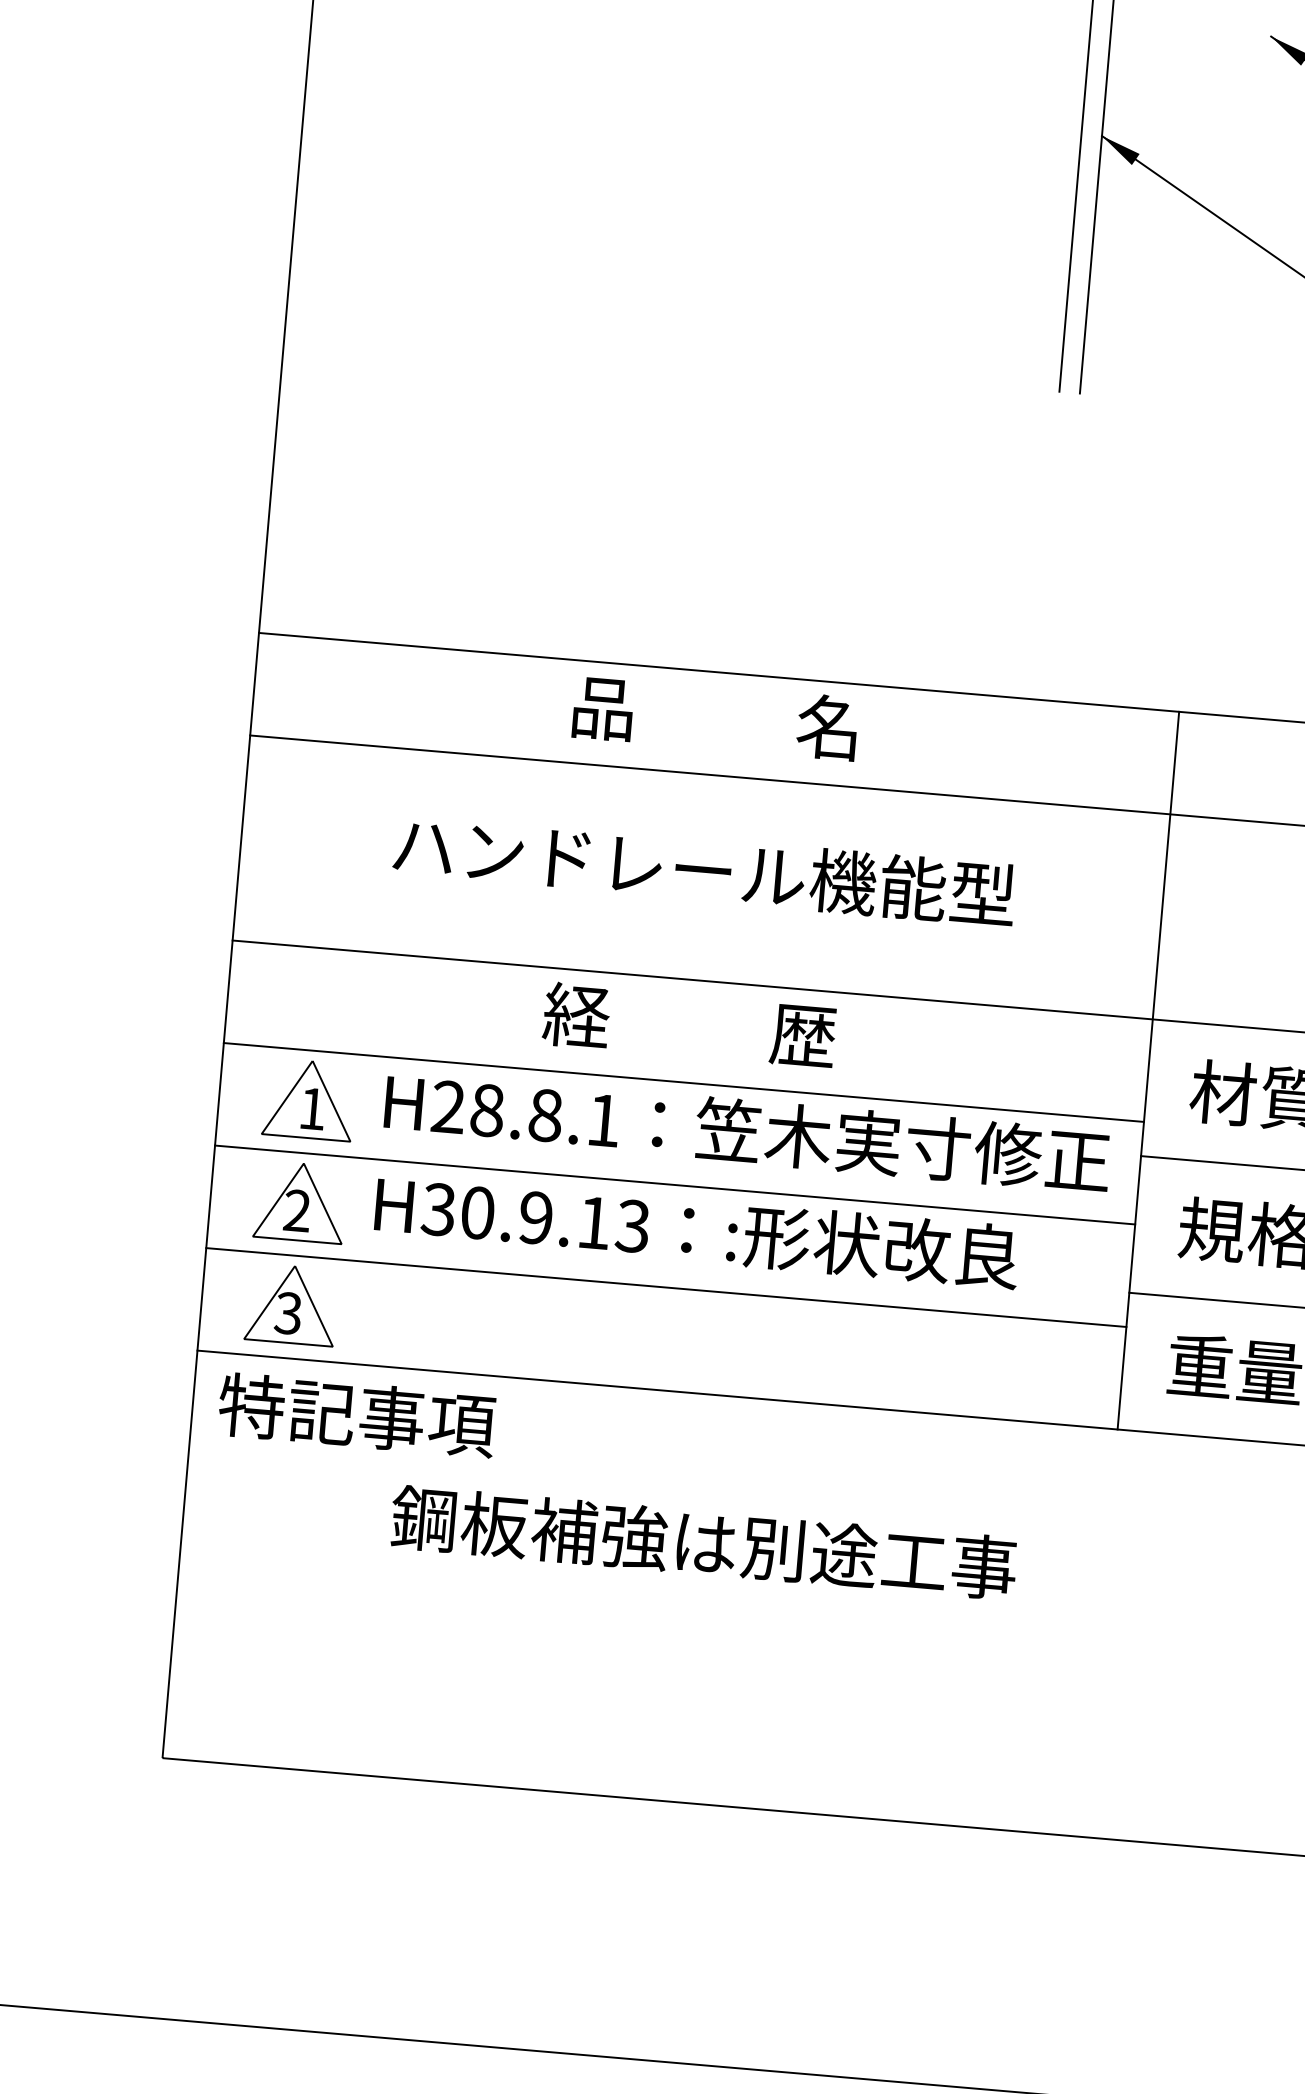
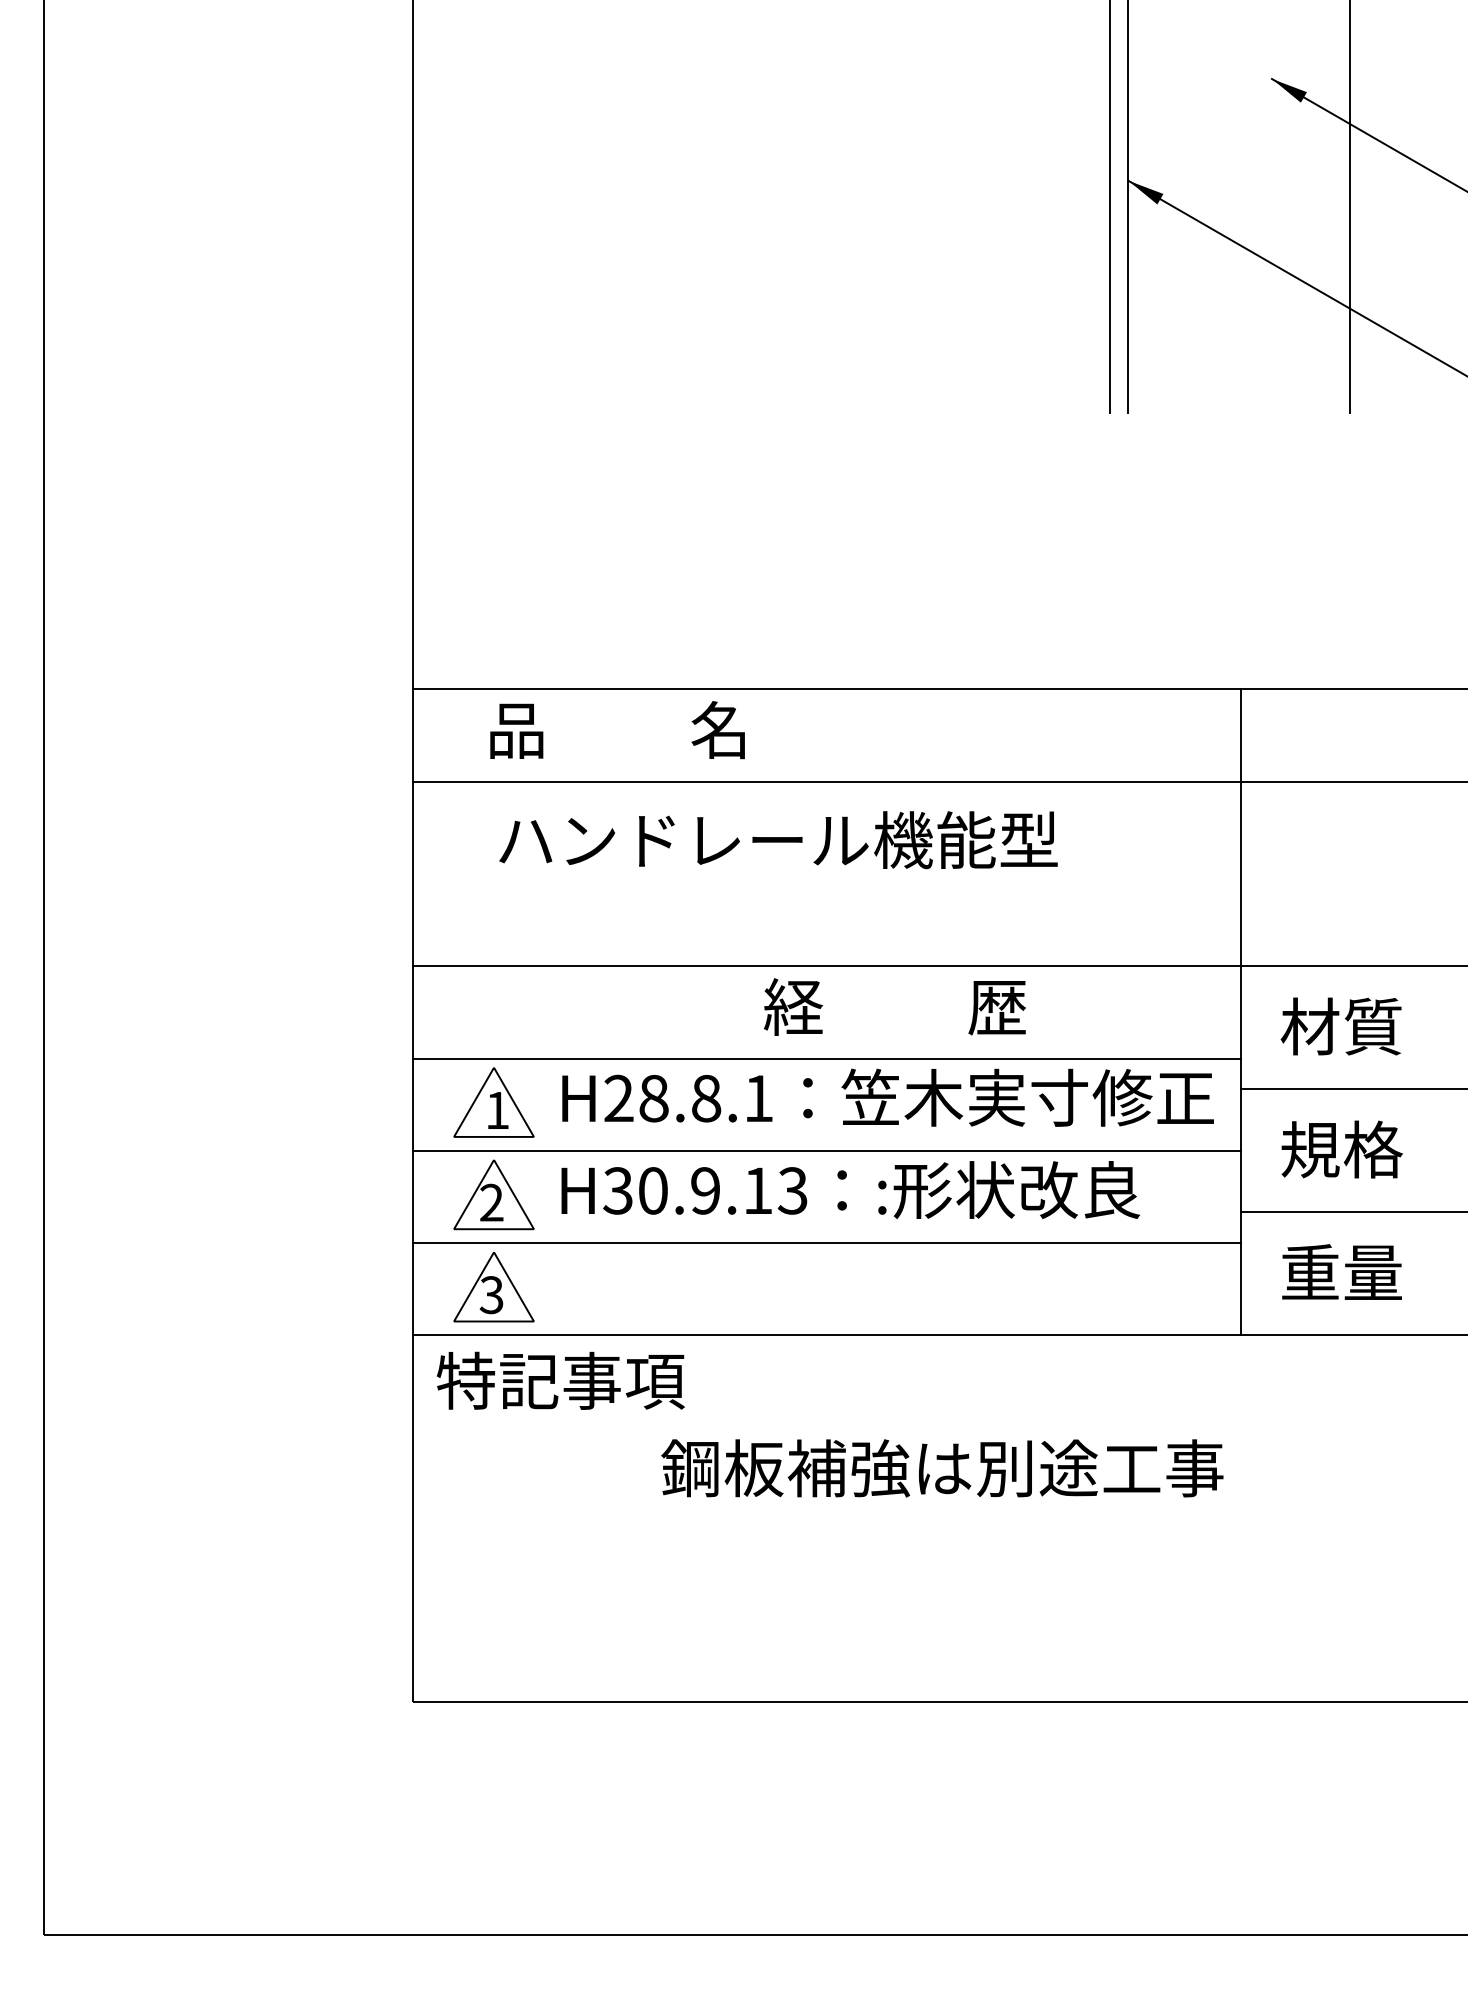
text: (715, 718) -> (617, 730), moved
text: (704, 870) -> (778, 840), moved
text: (689, 1024) -> (894, 1006), moved
text: (703, 1543) -> (942, 1468), moved

